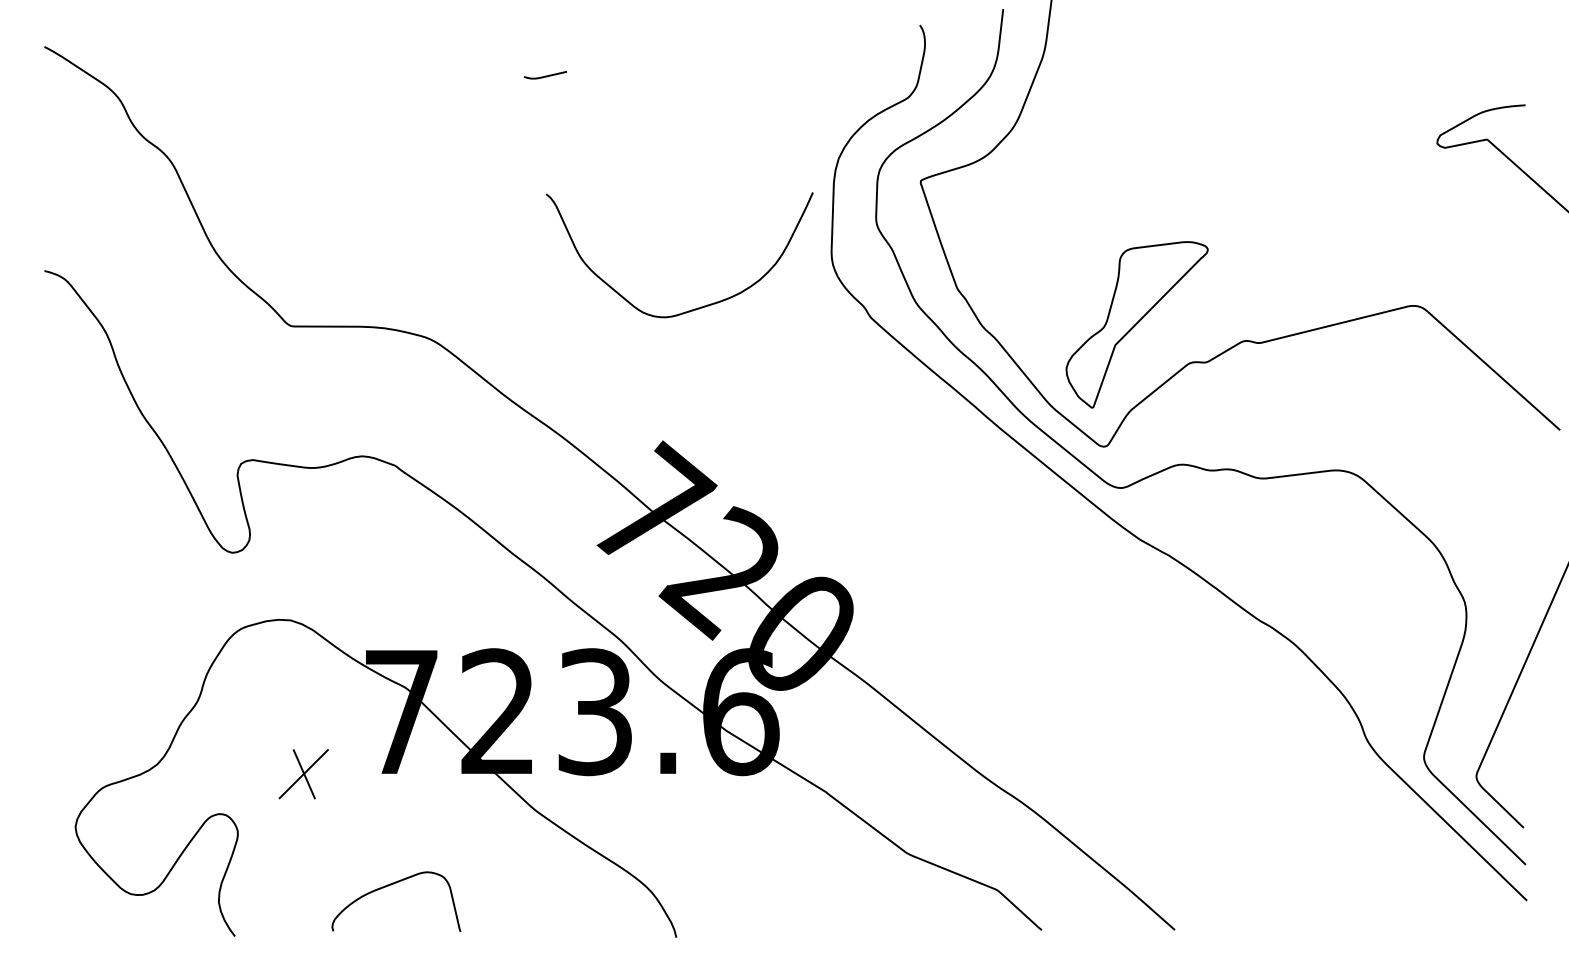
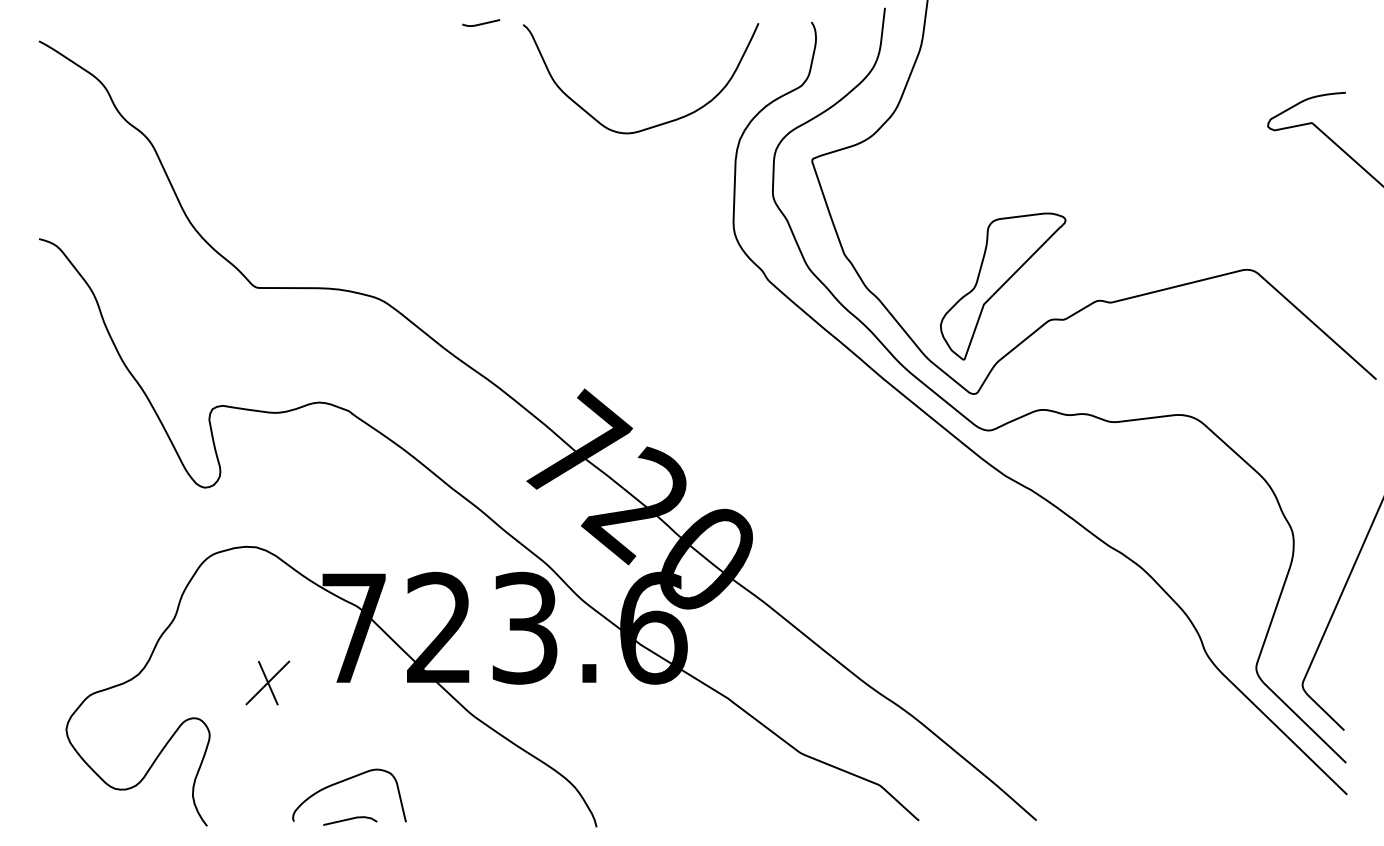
curve: (545, 75) -> (481, 23), moved
curve: (697, 307) -> (656, 124), moved
line: (396, 929) -> (349, 820), added

